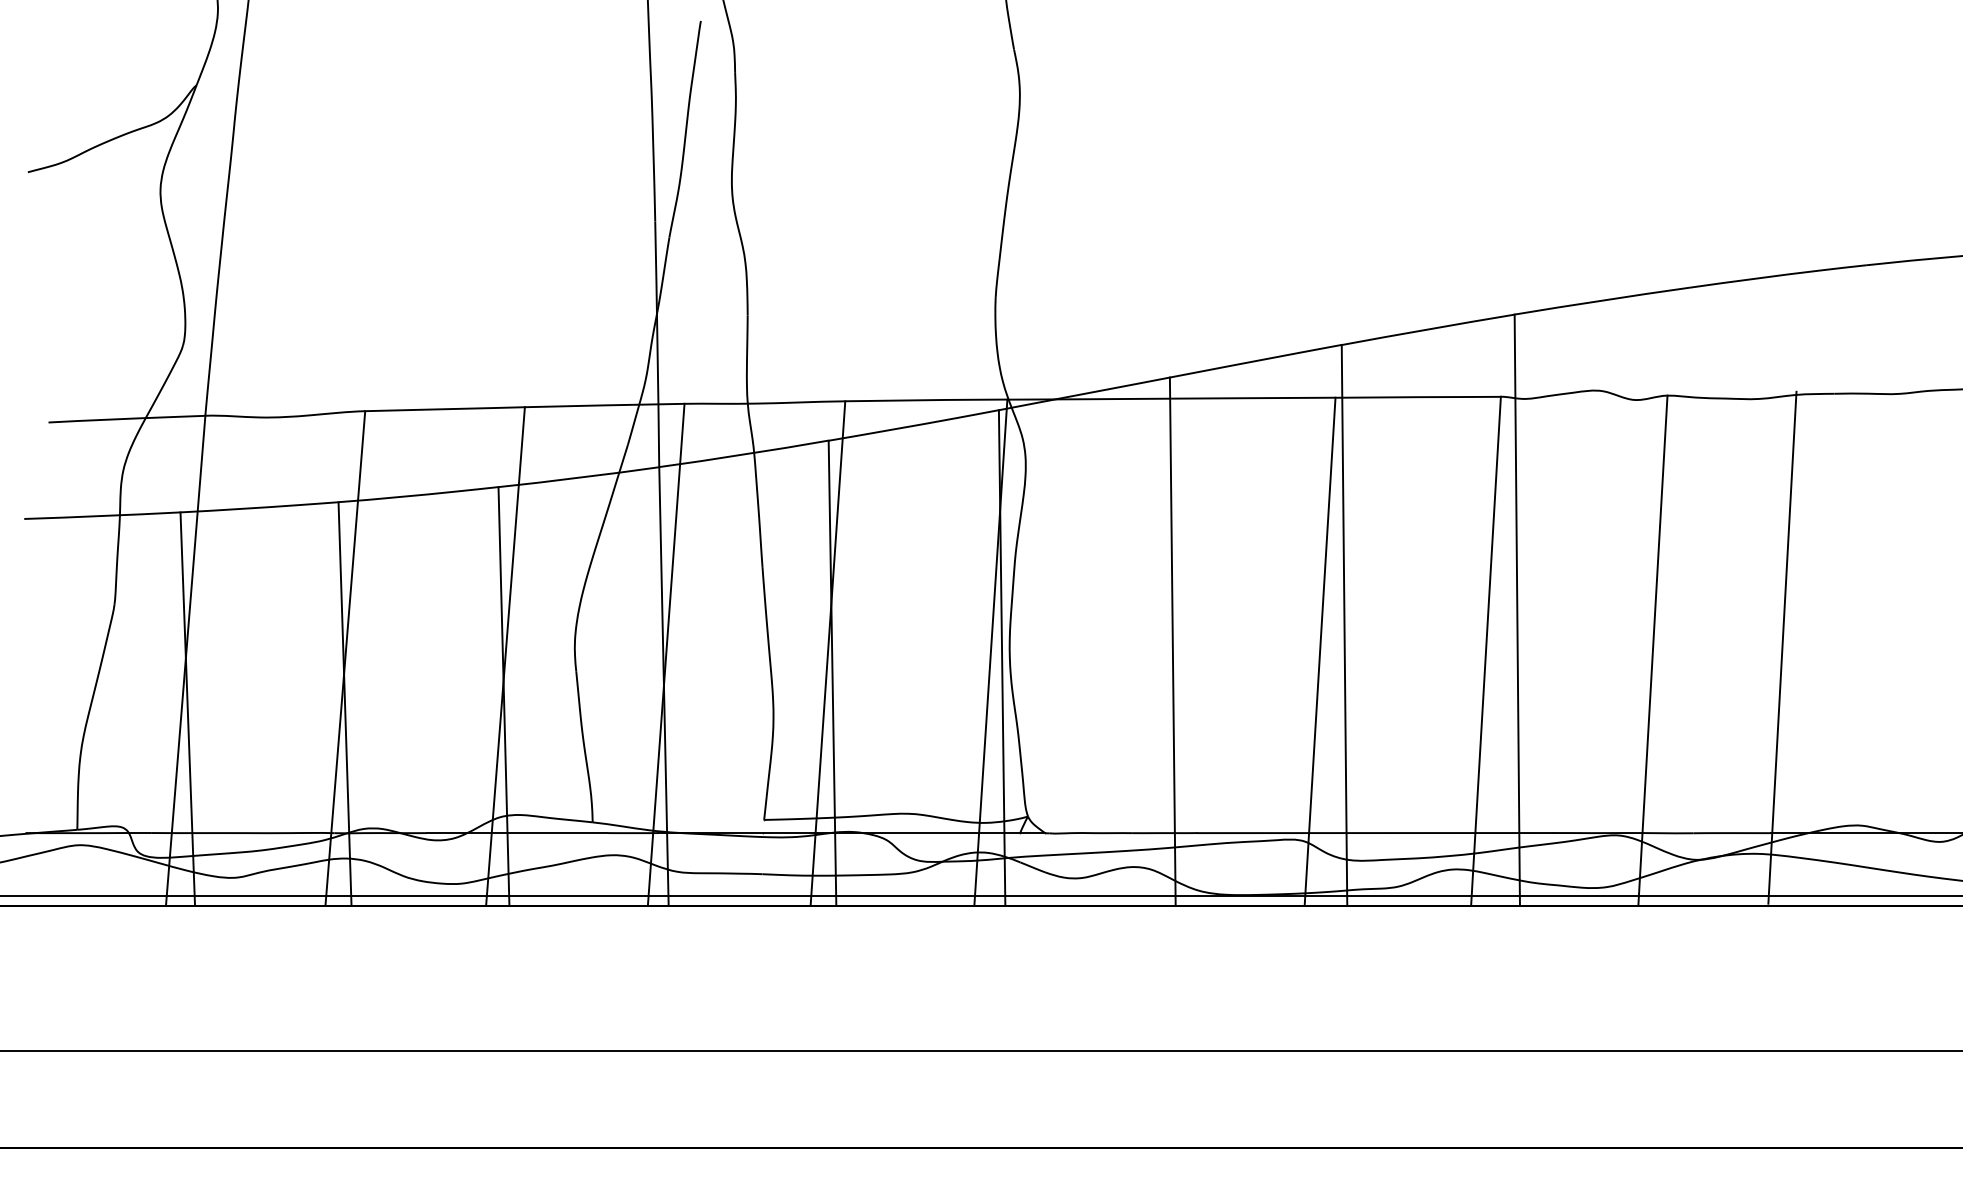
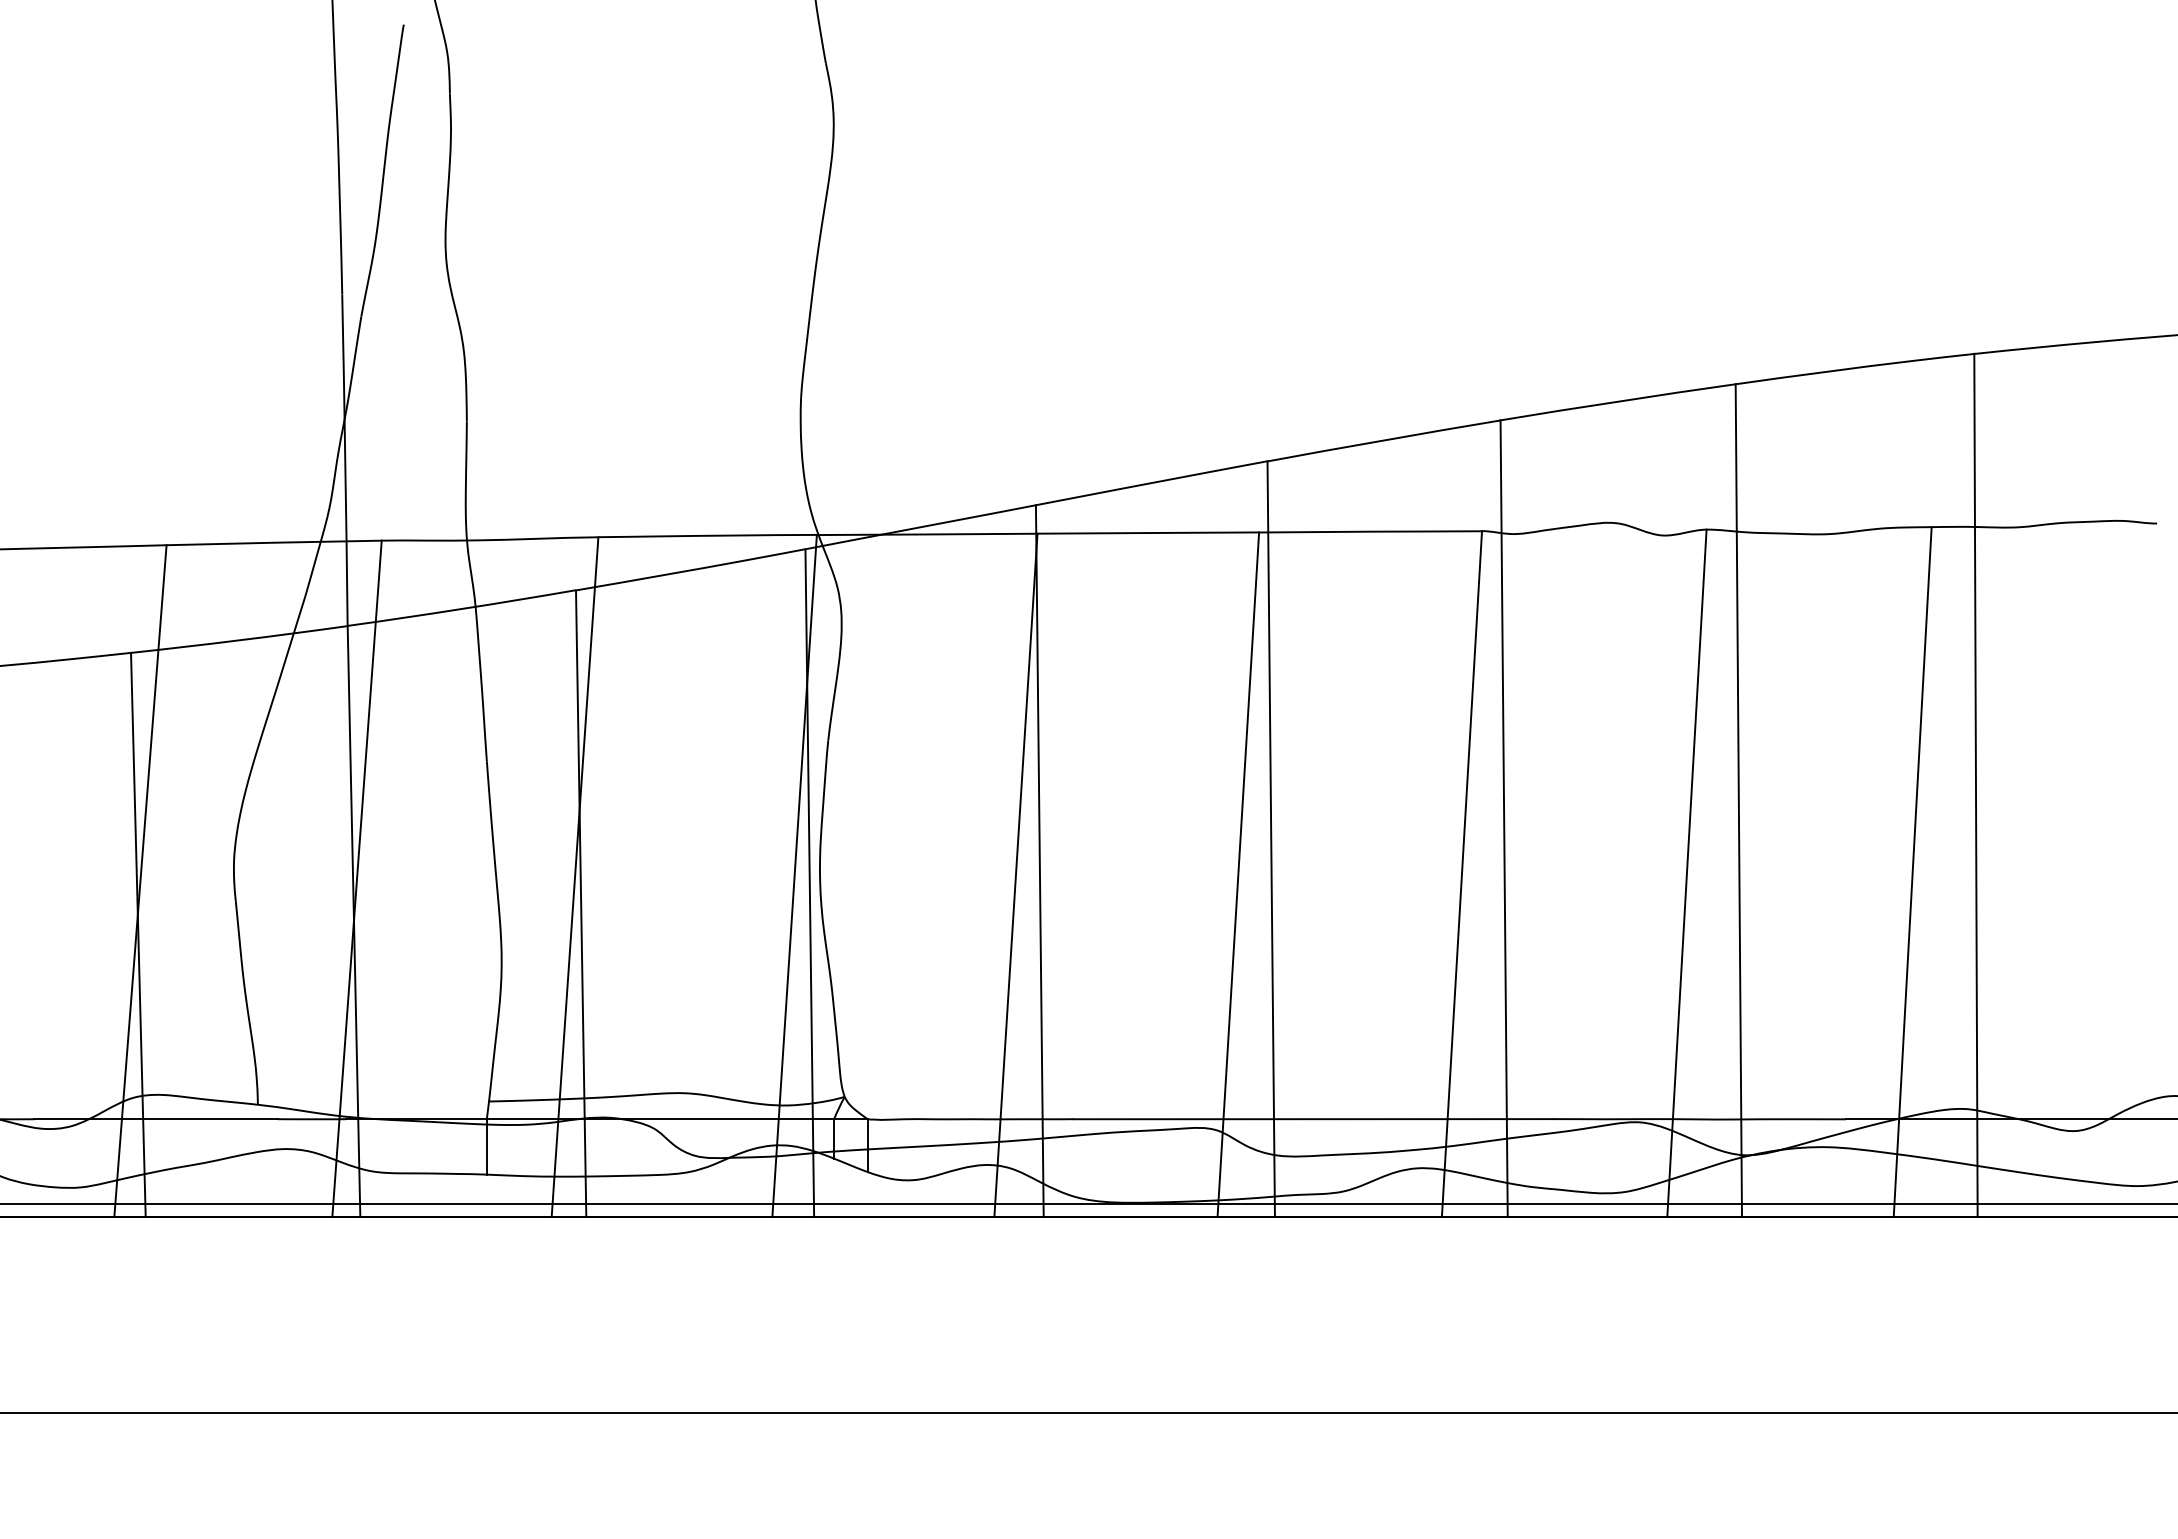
line: (1867, 585) -> (1976, 785), added
line: (1691, 596) -> (1738, 800), added
line: (1782, 647) -> (1912, 871), moved
line: (1155, 651) -> (1016, 874), added

